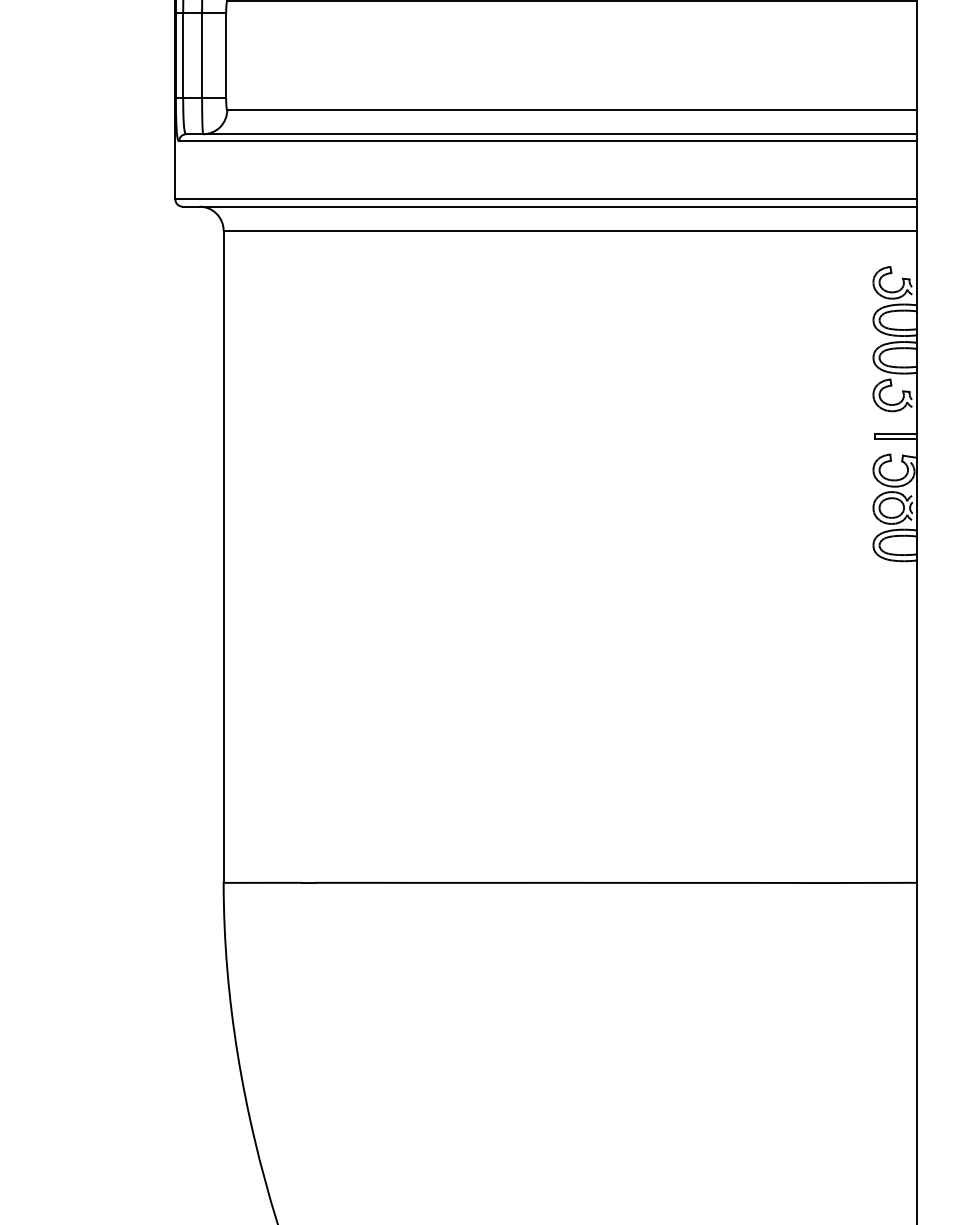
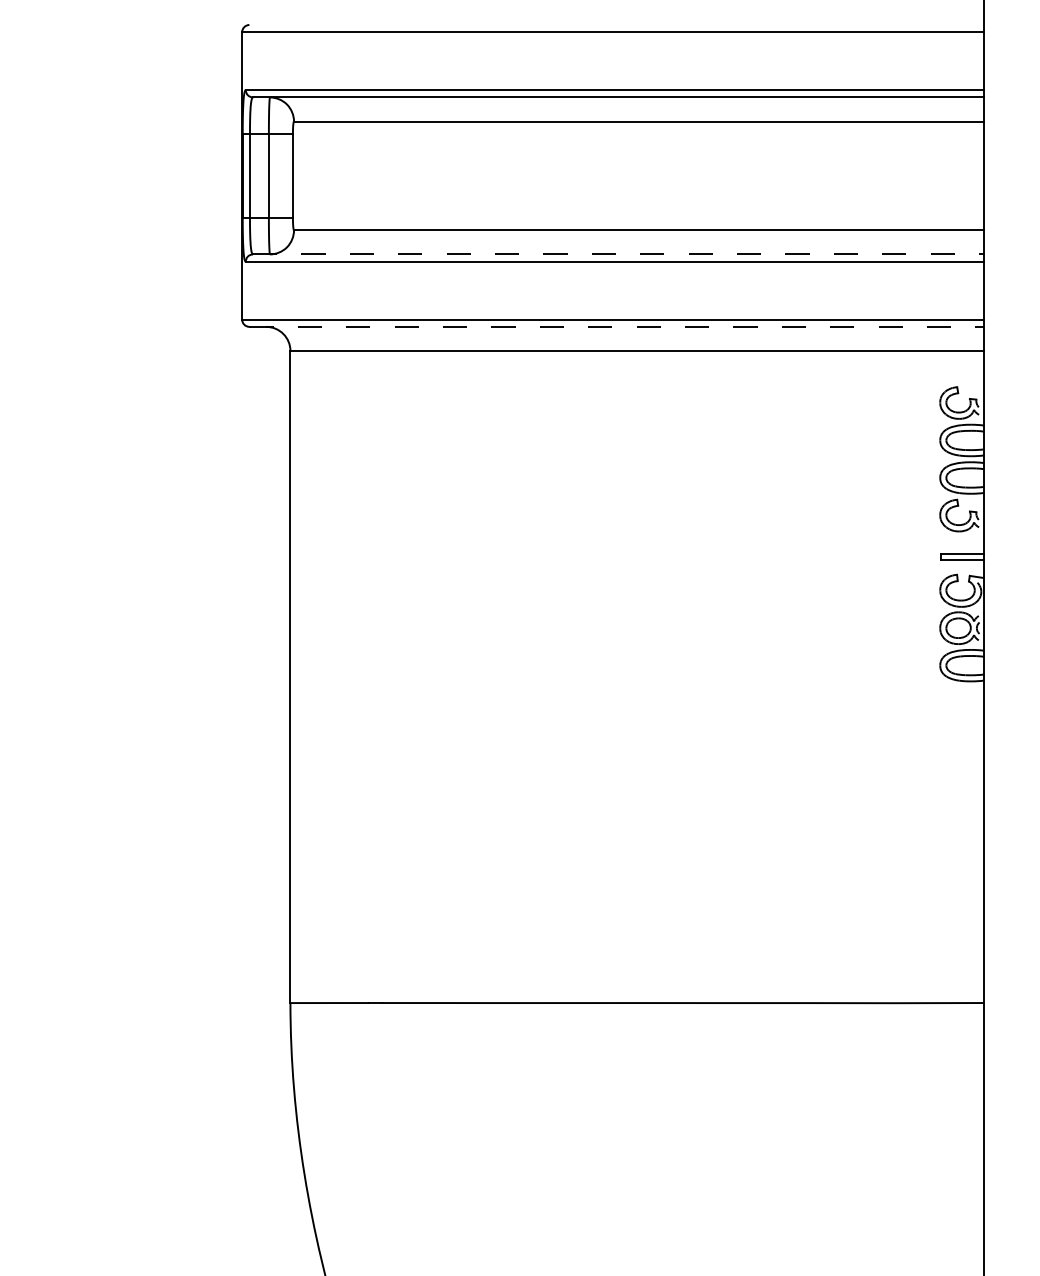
line: (551, 134) -> (618, 254), solid -> dashed
line: (549, 206) -> (616, 326), solid -> dashed

